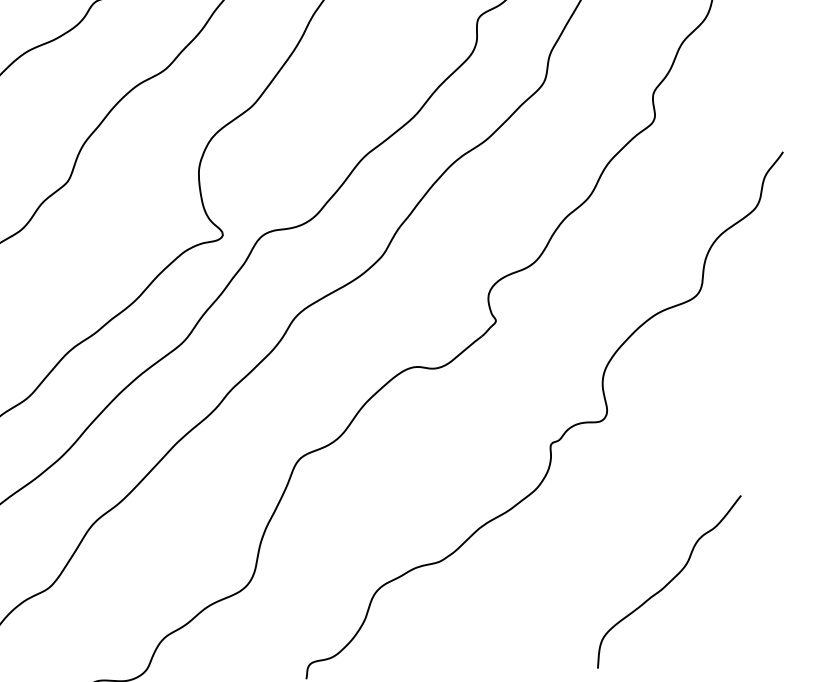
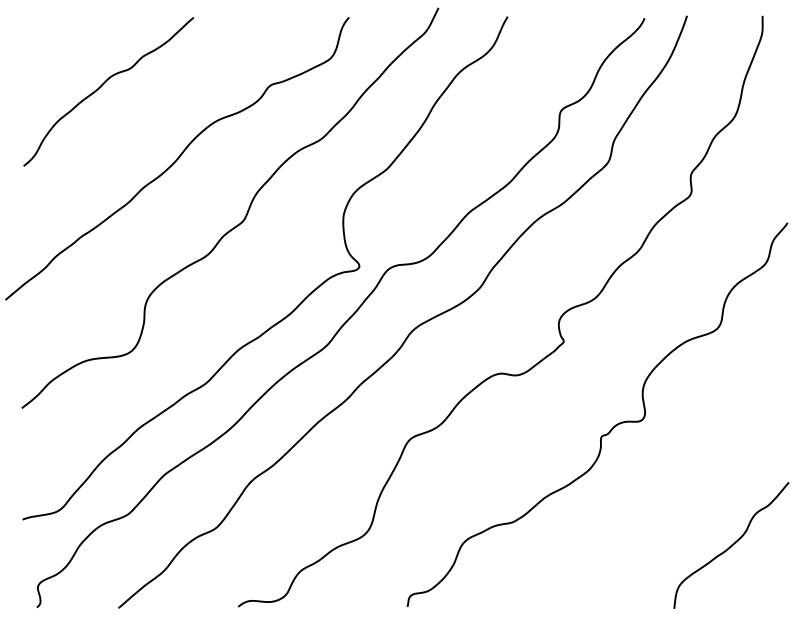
curve: (669, 581) -> (731, 545), moved

